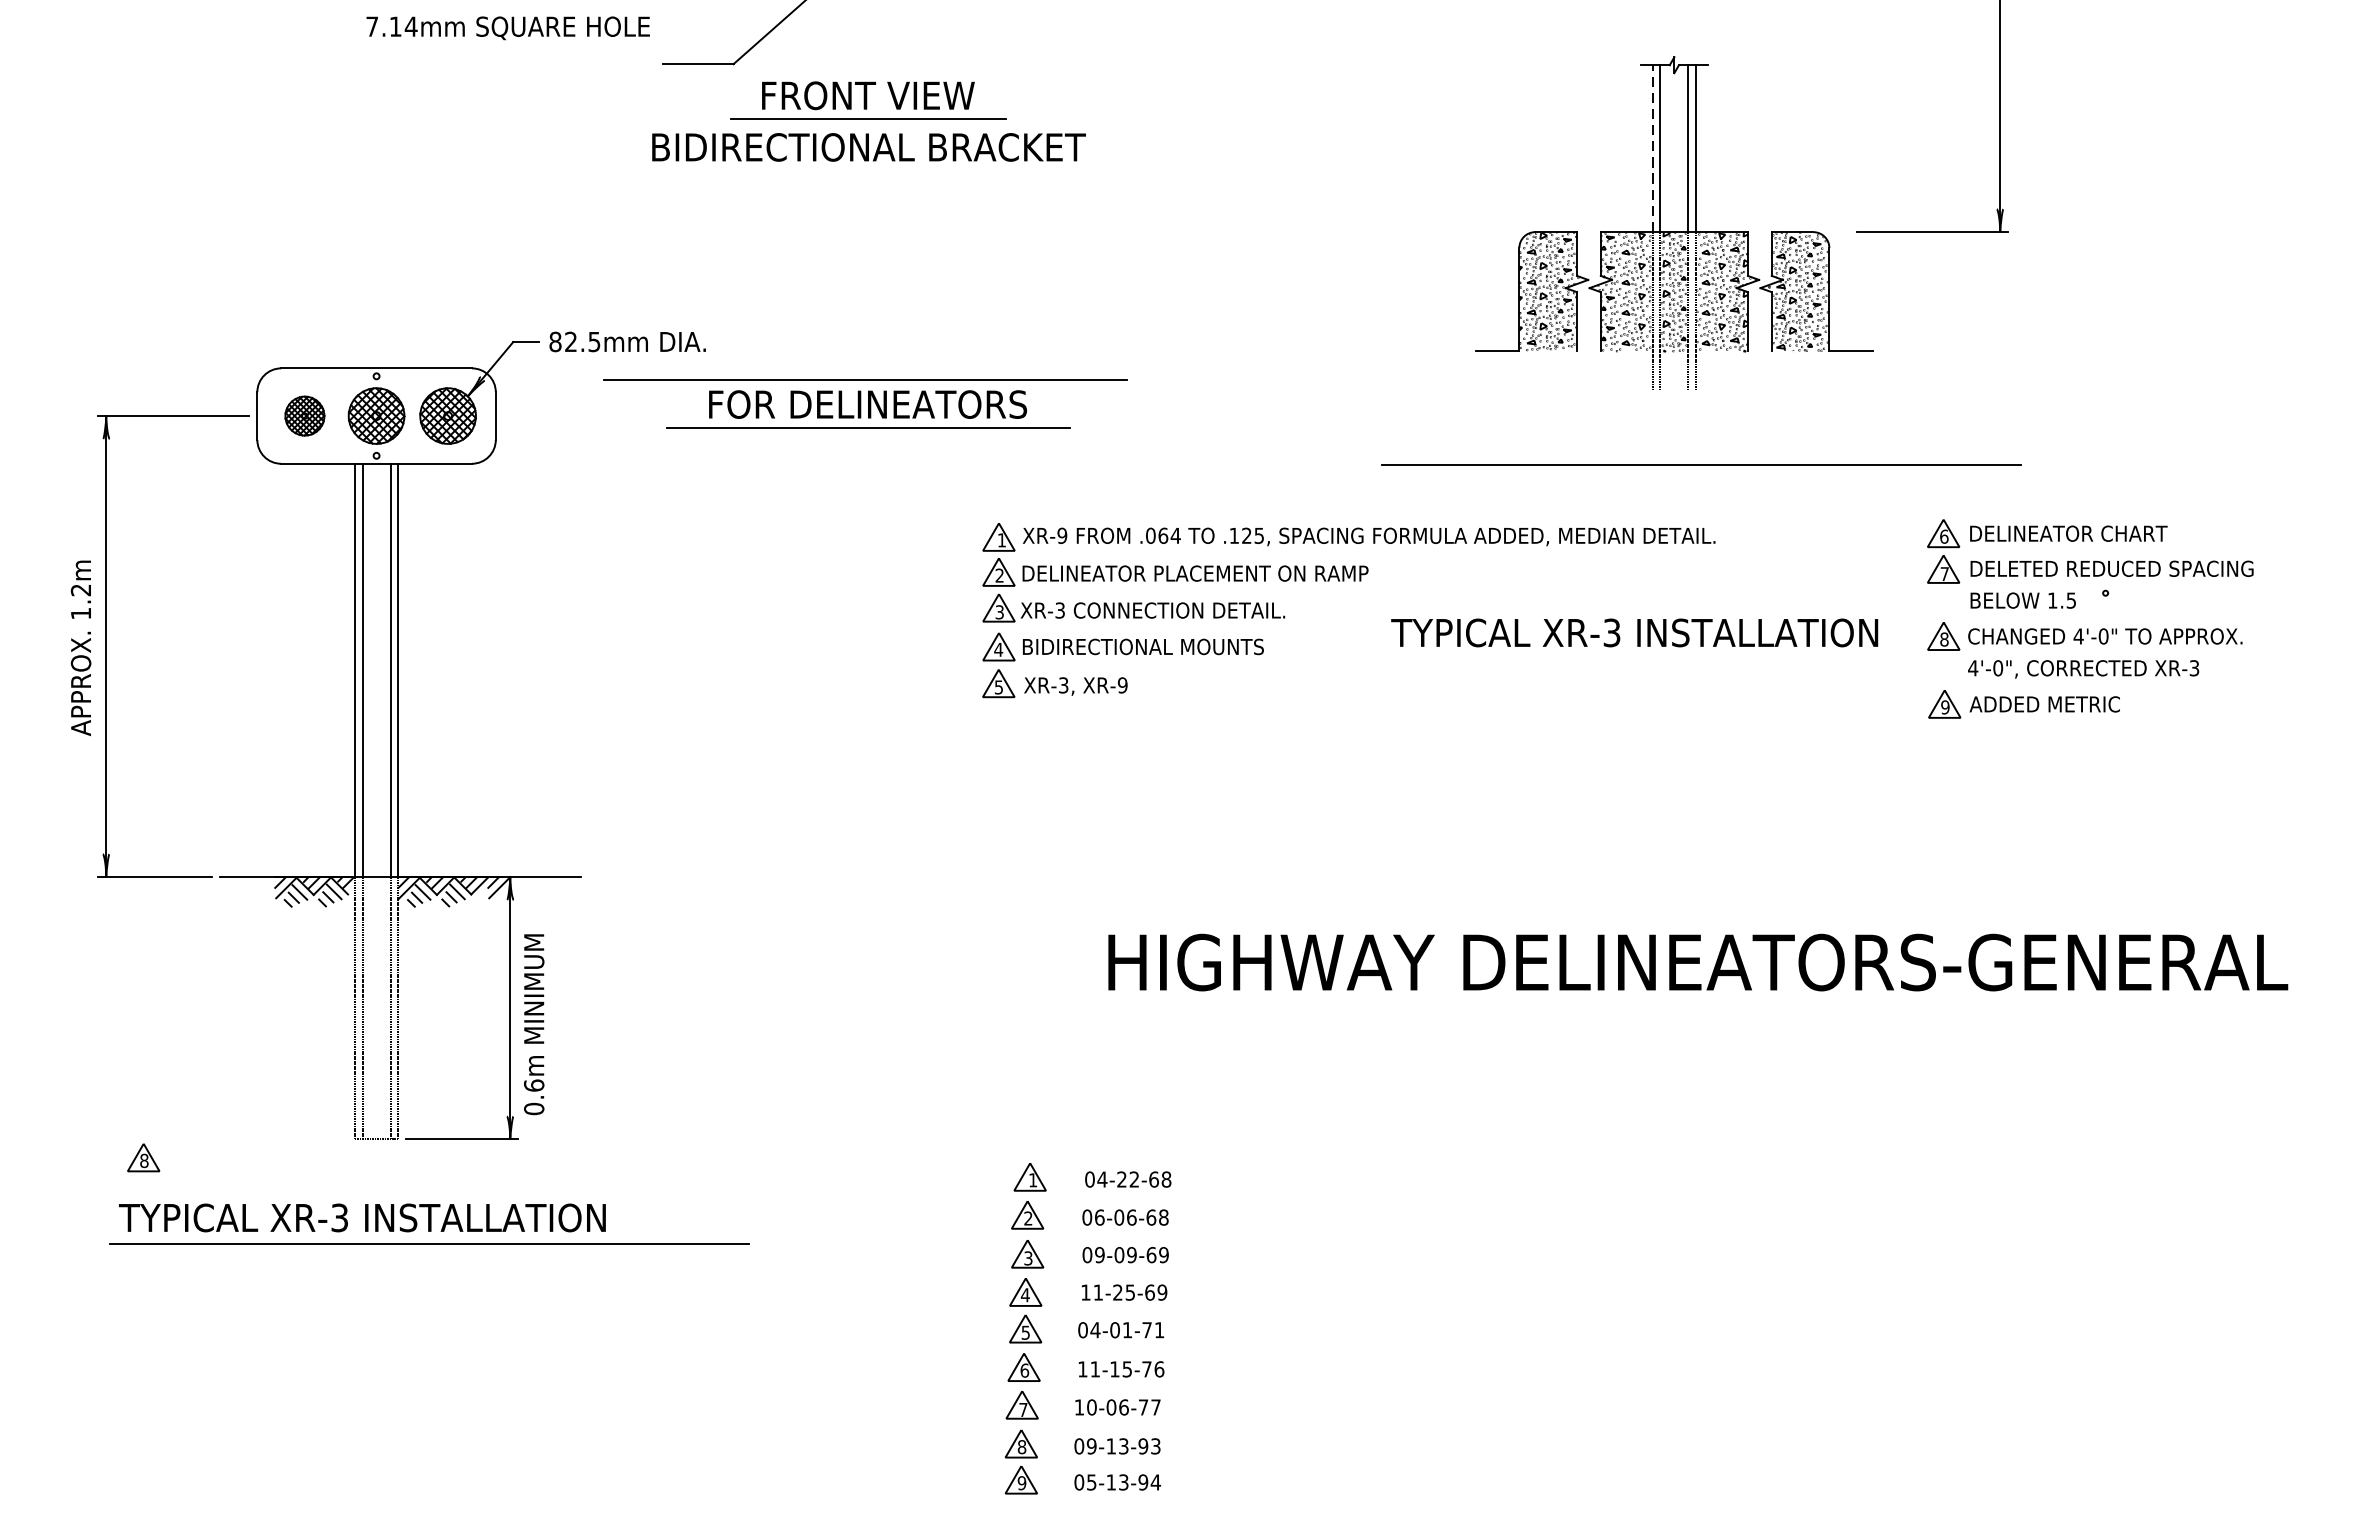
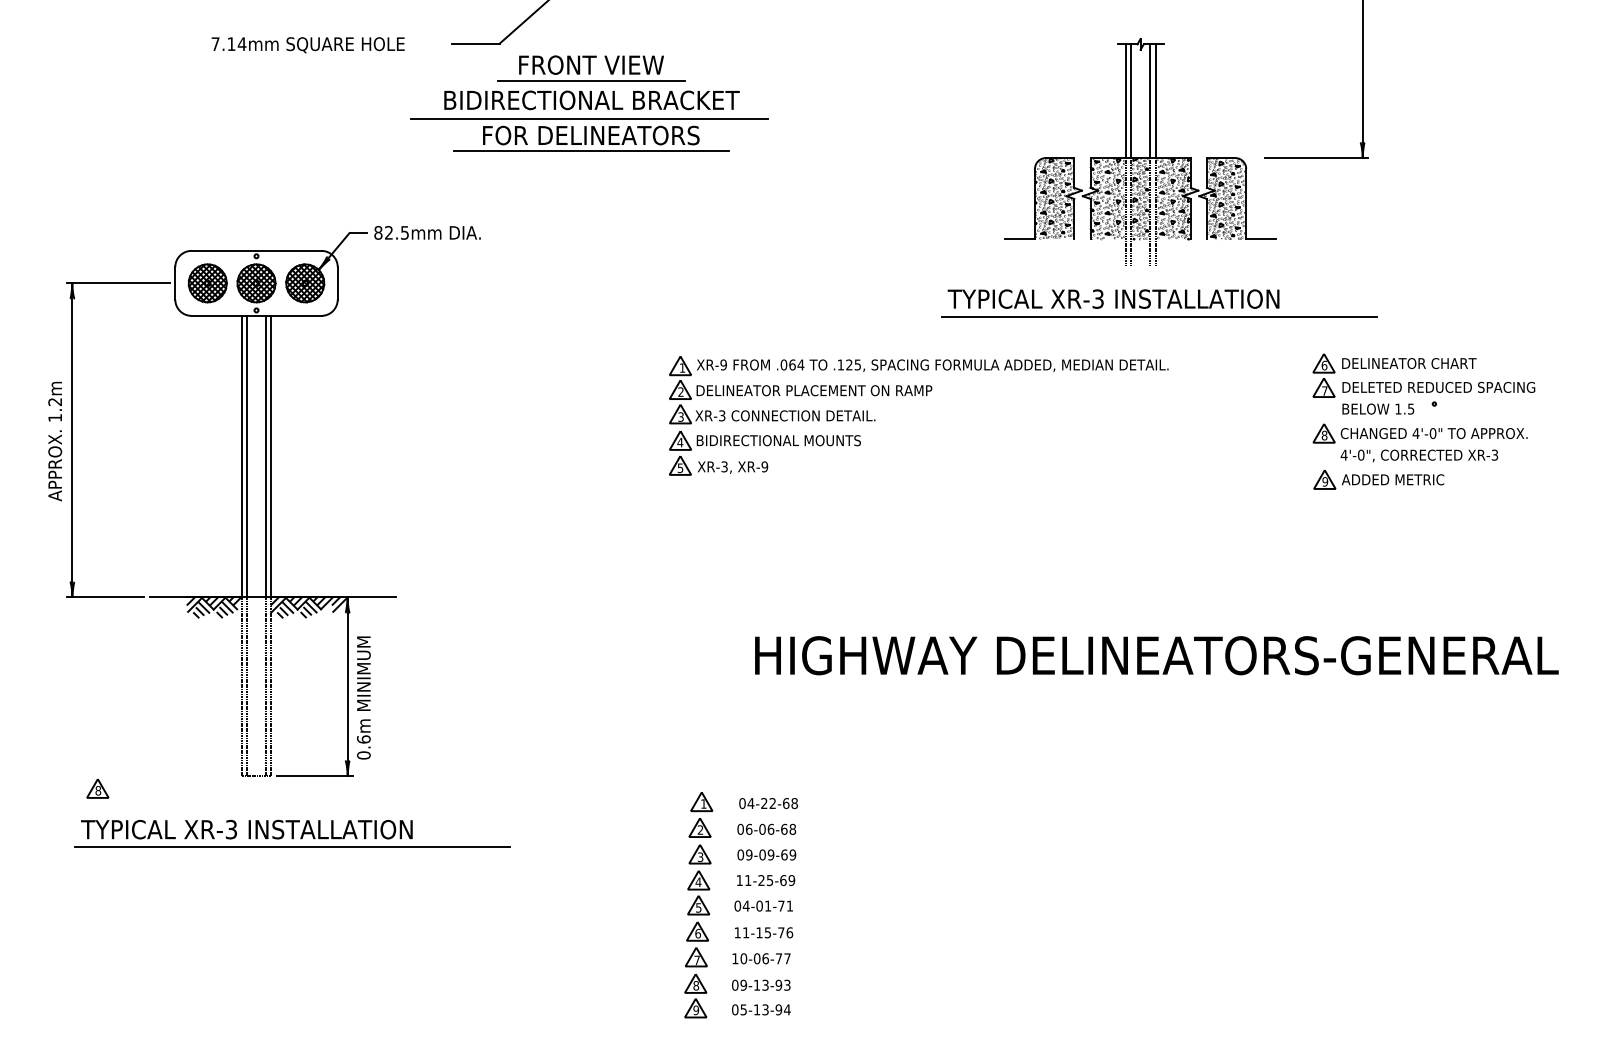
text: (507, 28) -> (307, 45), moved
line: (1652, 149) -> (1125, 101), dashed -> solid
part: (865, 403) -> (589, 134), moved
part: (304, 416) -> (207, 283), size x1.43
text: (1634, 632) -> (1113, 298), moved

